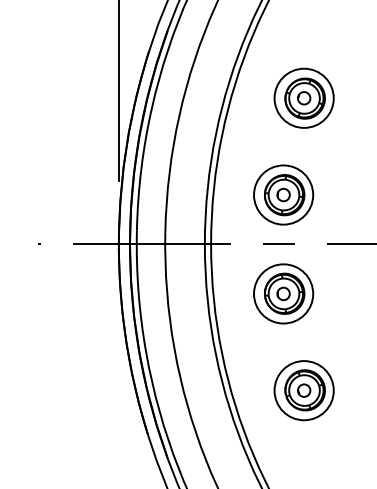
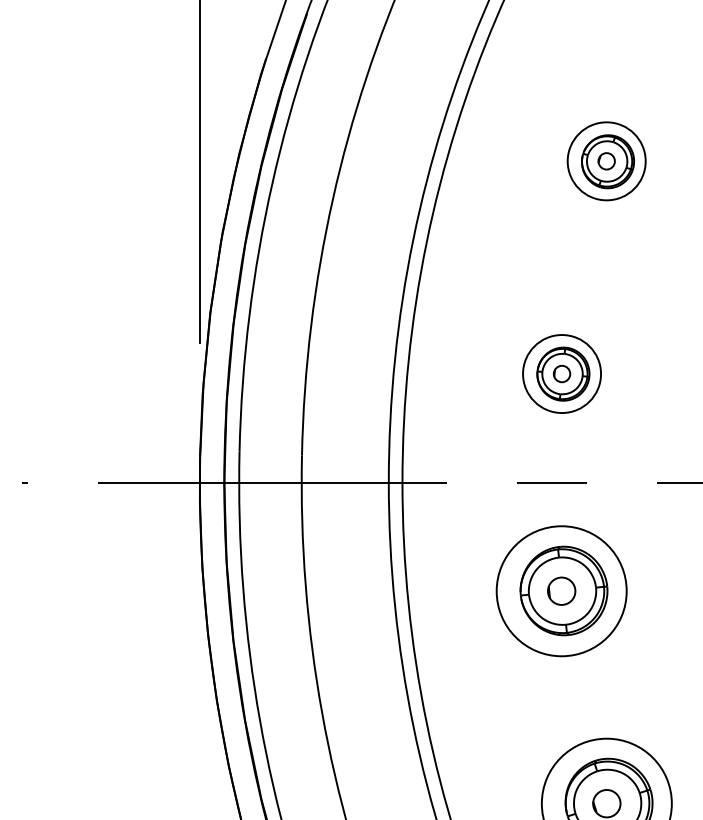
part: (303, 97) -> (605, 159), size x0.6
part: (283, 194) -> (561, 372), size x0.6

